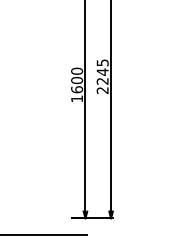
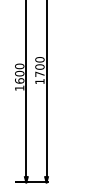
text: (102, 76) -> (39, 70), 2245 -> 1700

